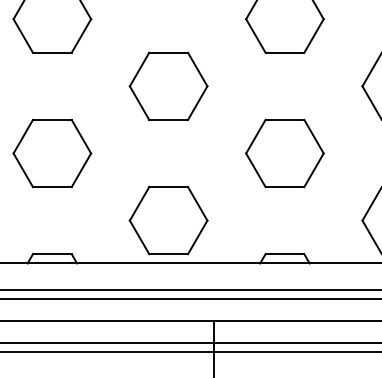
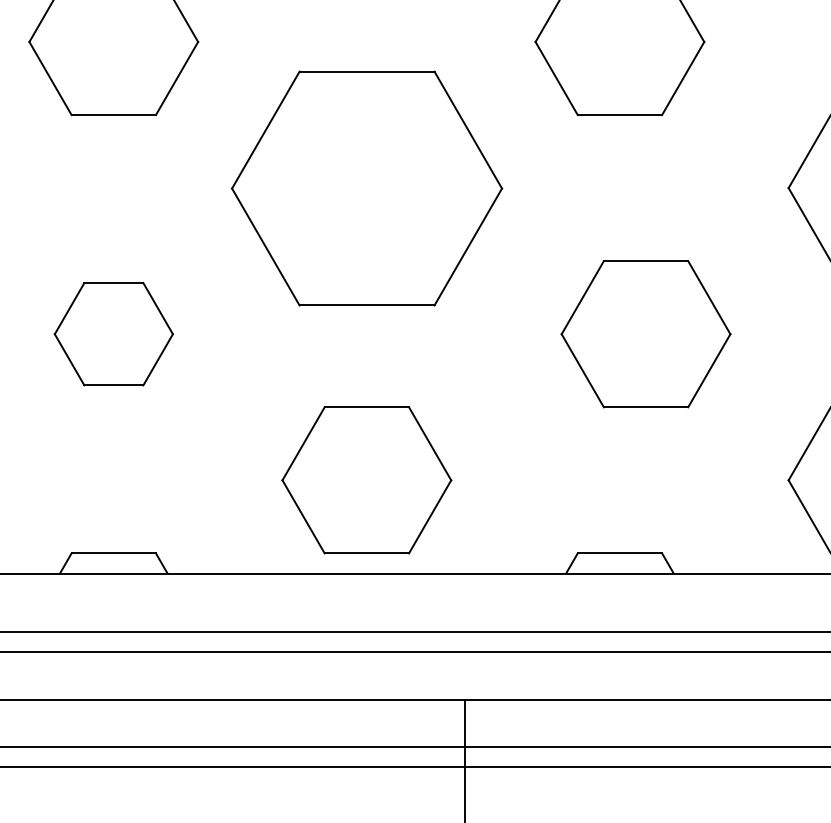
part: (168, 85) -> (366, 186), size x1.6
part: (52, 153) -> (114, 334), size x0.7
part: (284, 153) -> (645, 334), moved

